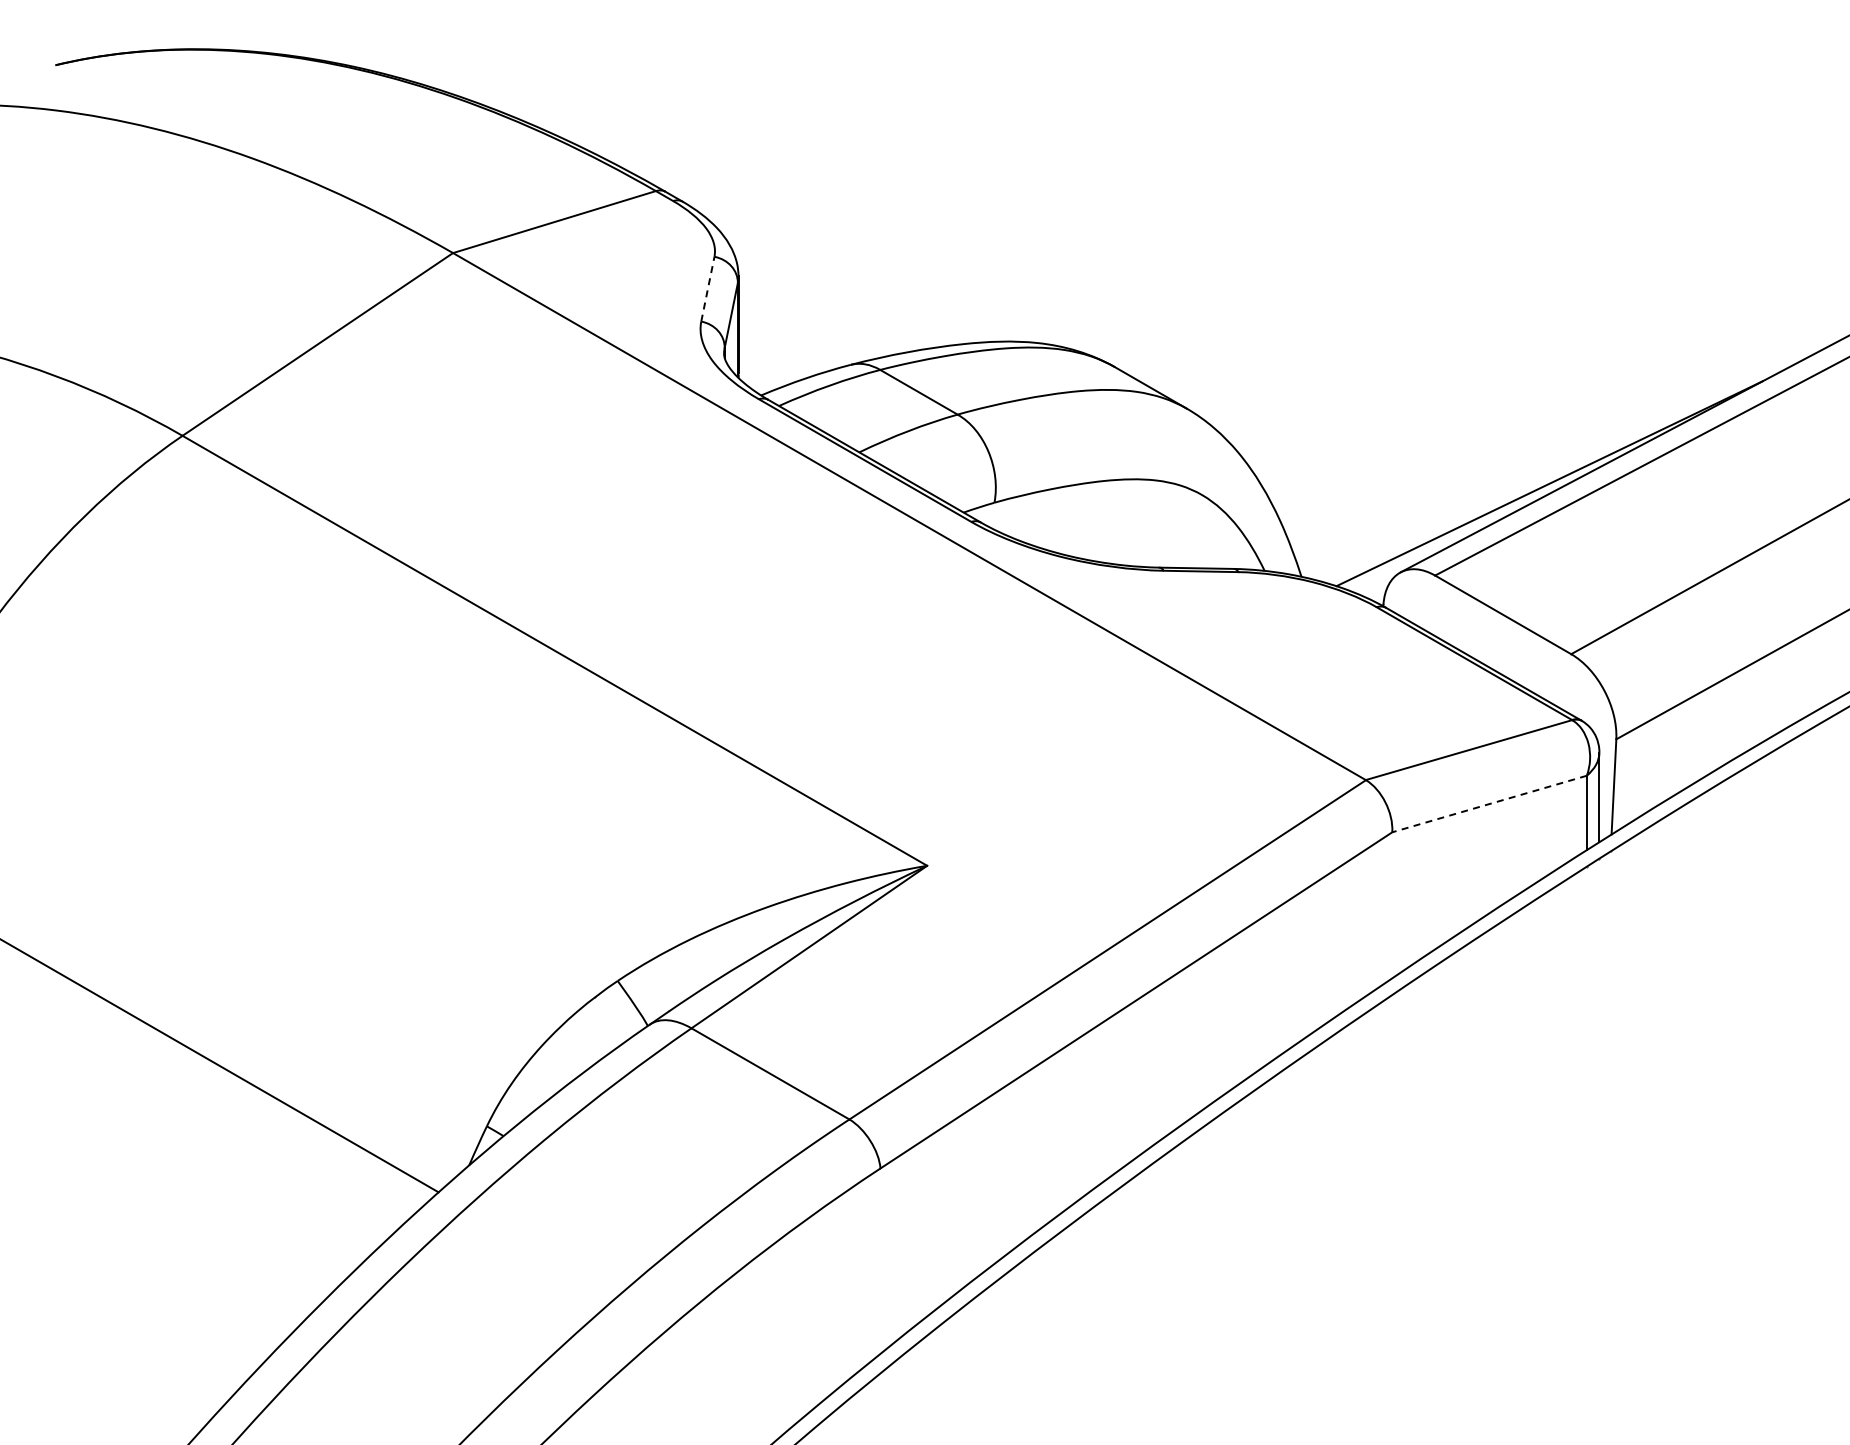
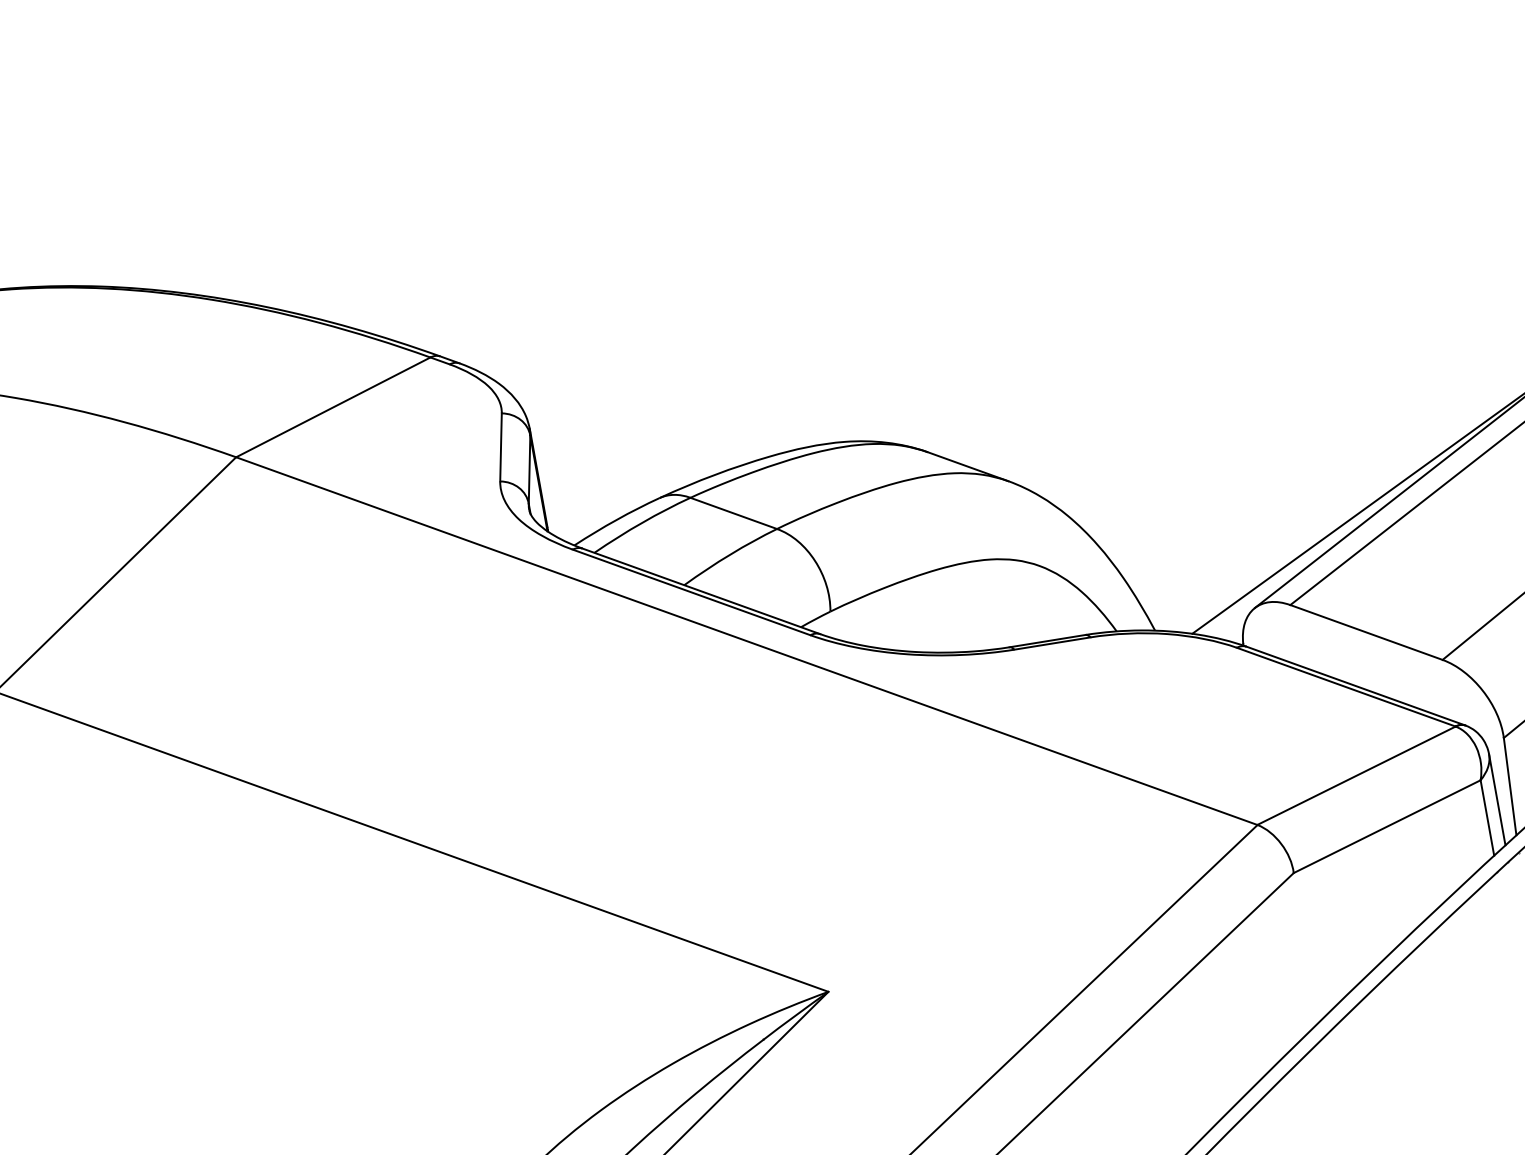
line: (707, 288) -> (500, 446), dashed -> solid
line: (1489, 804) -> (1387, 827), dashed -> solid

